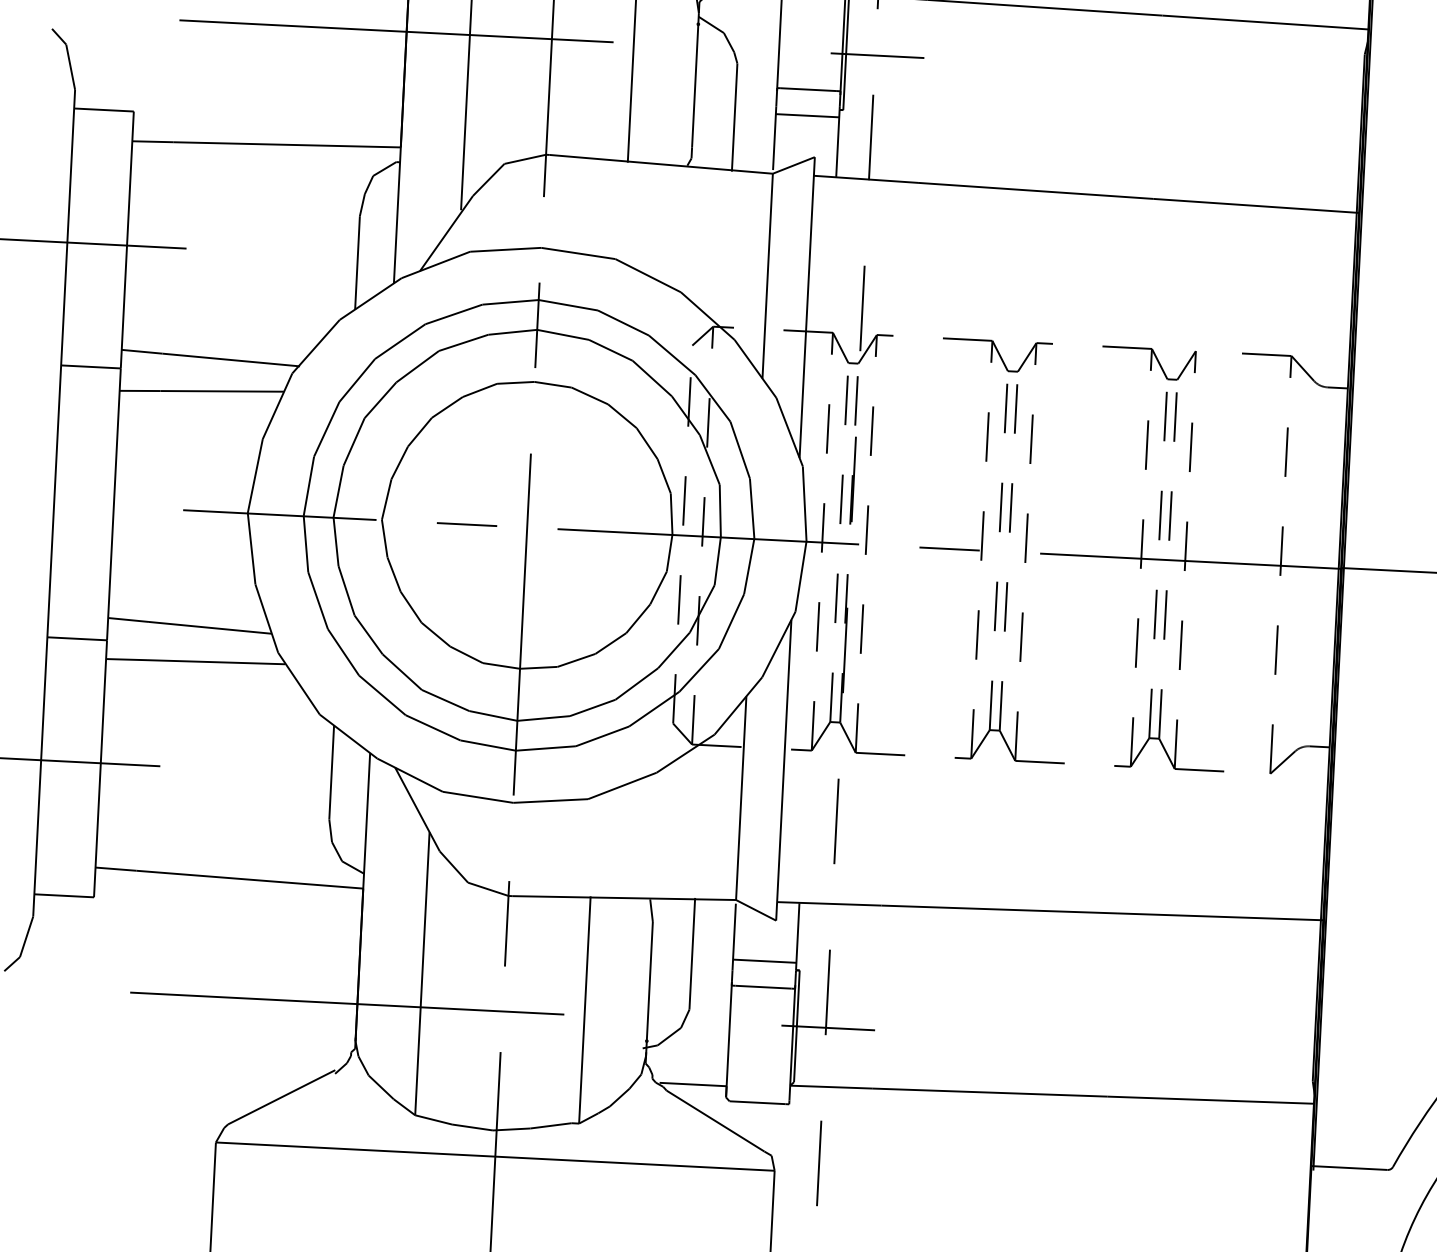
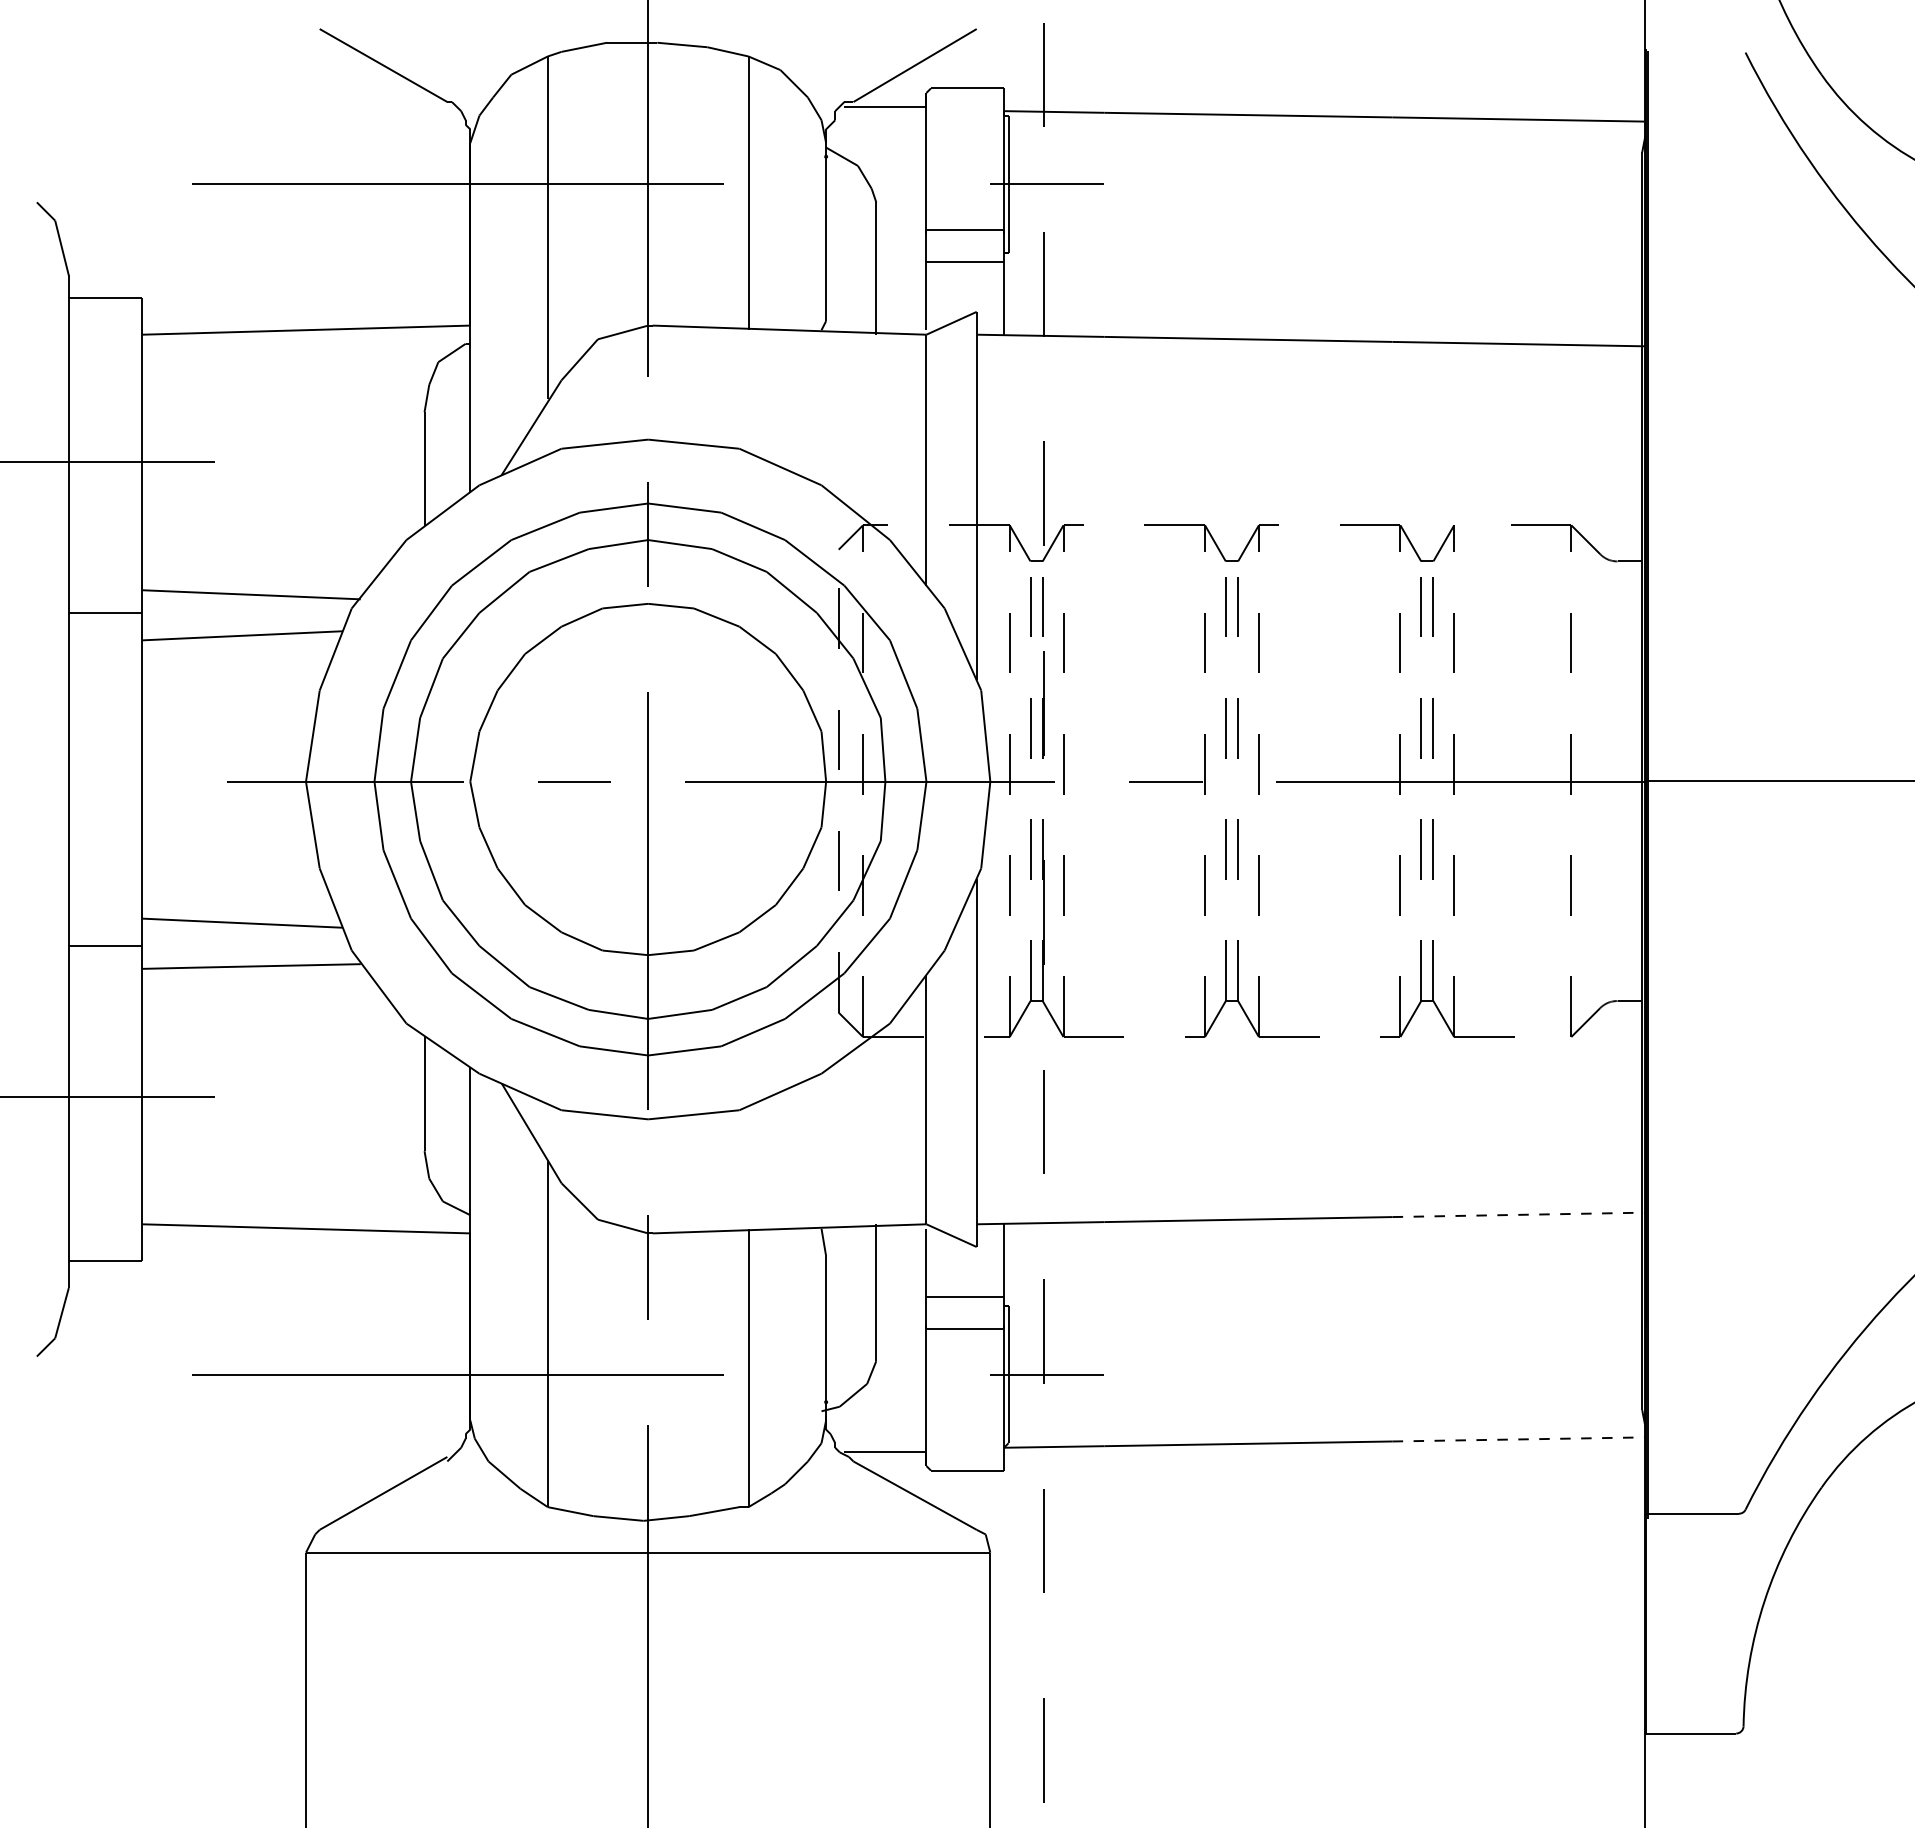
line: (1220, 916) -> (1519, 1214), solid -> dashed
line: (1211, 1100) -> (1519, 1439), solid -> dashed

